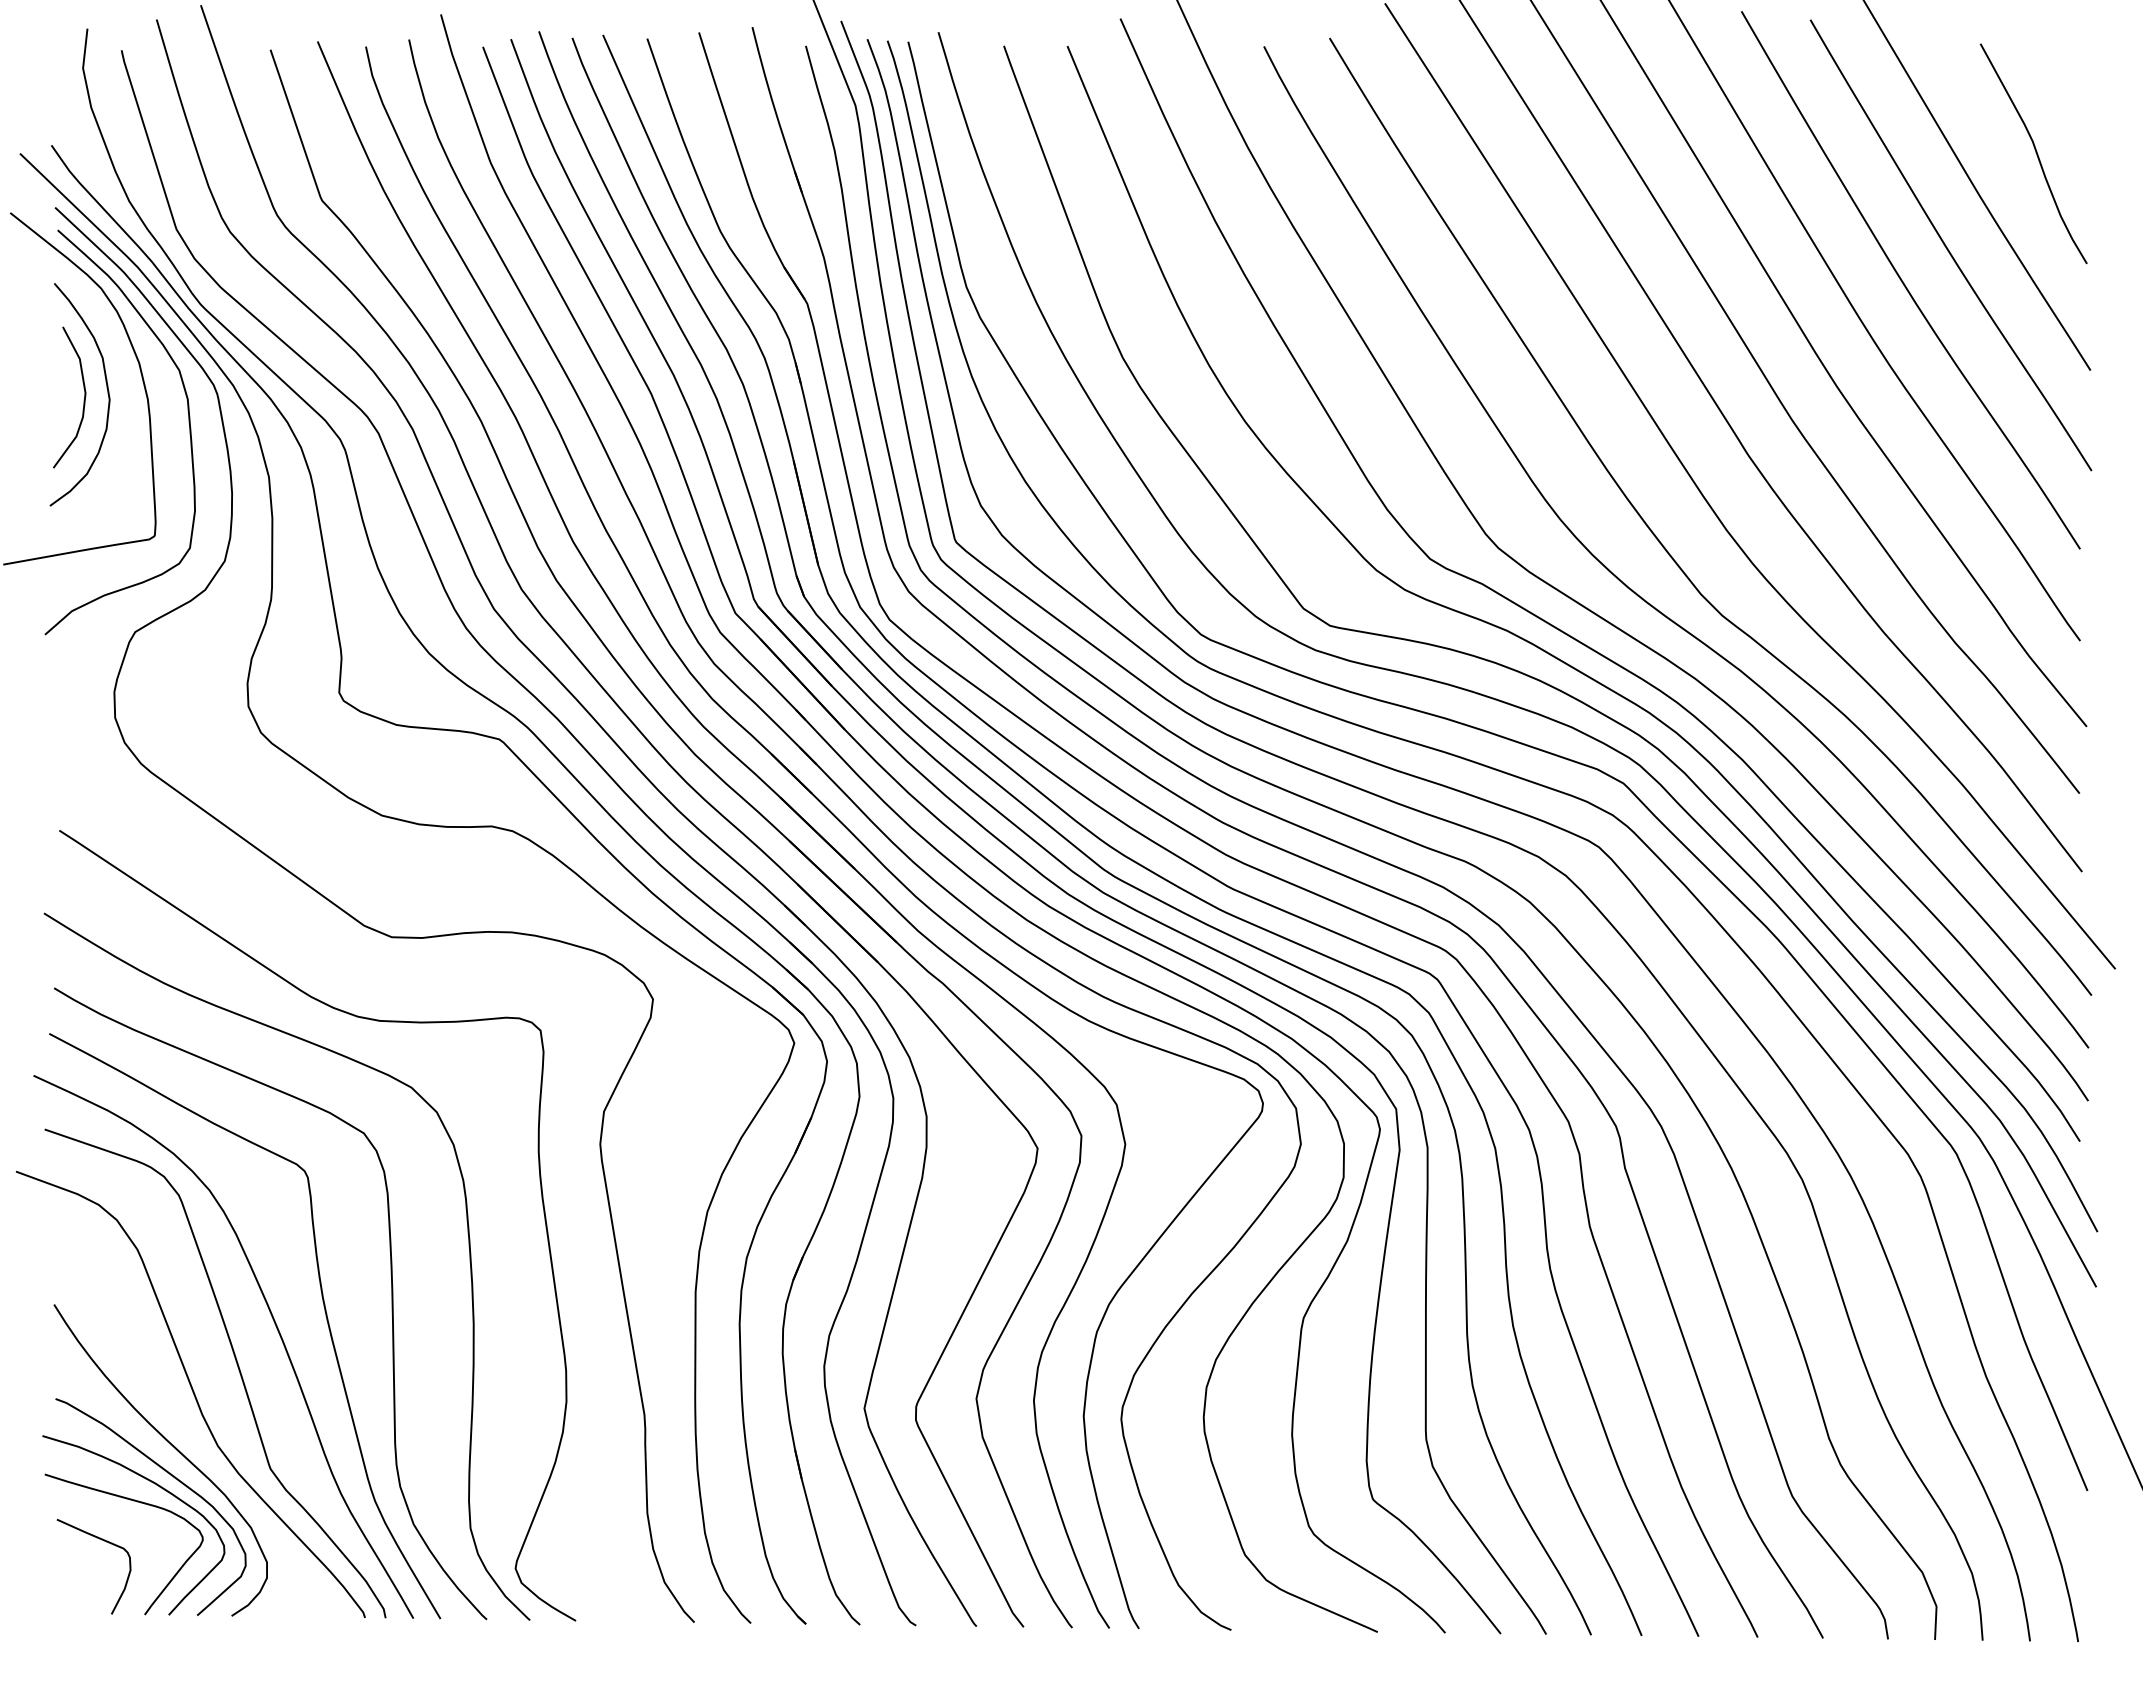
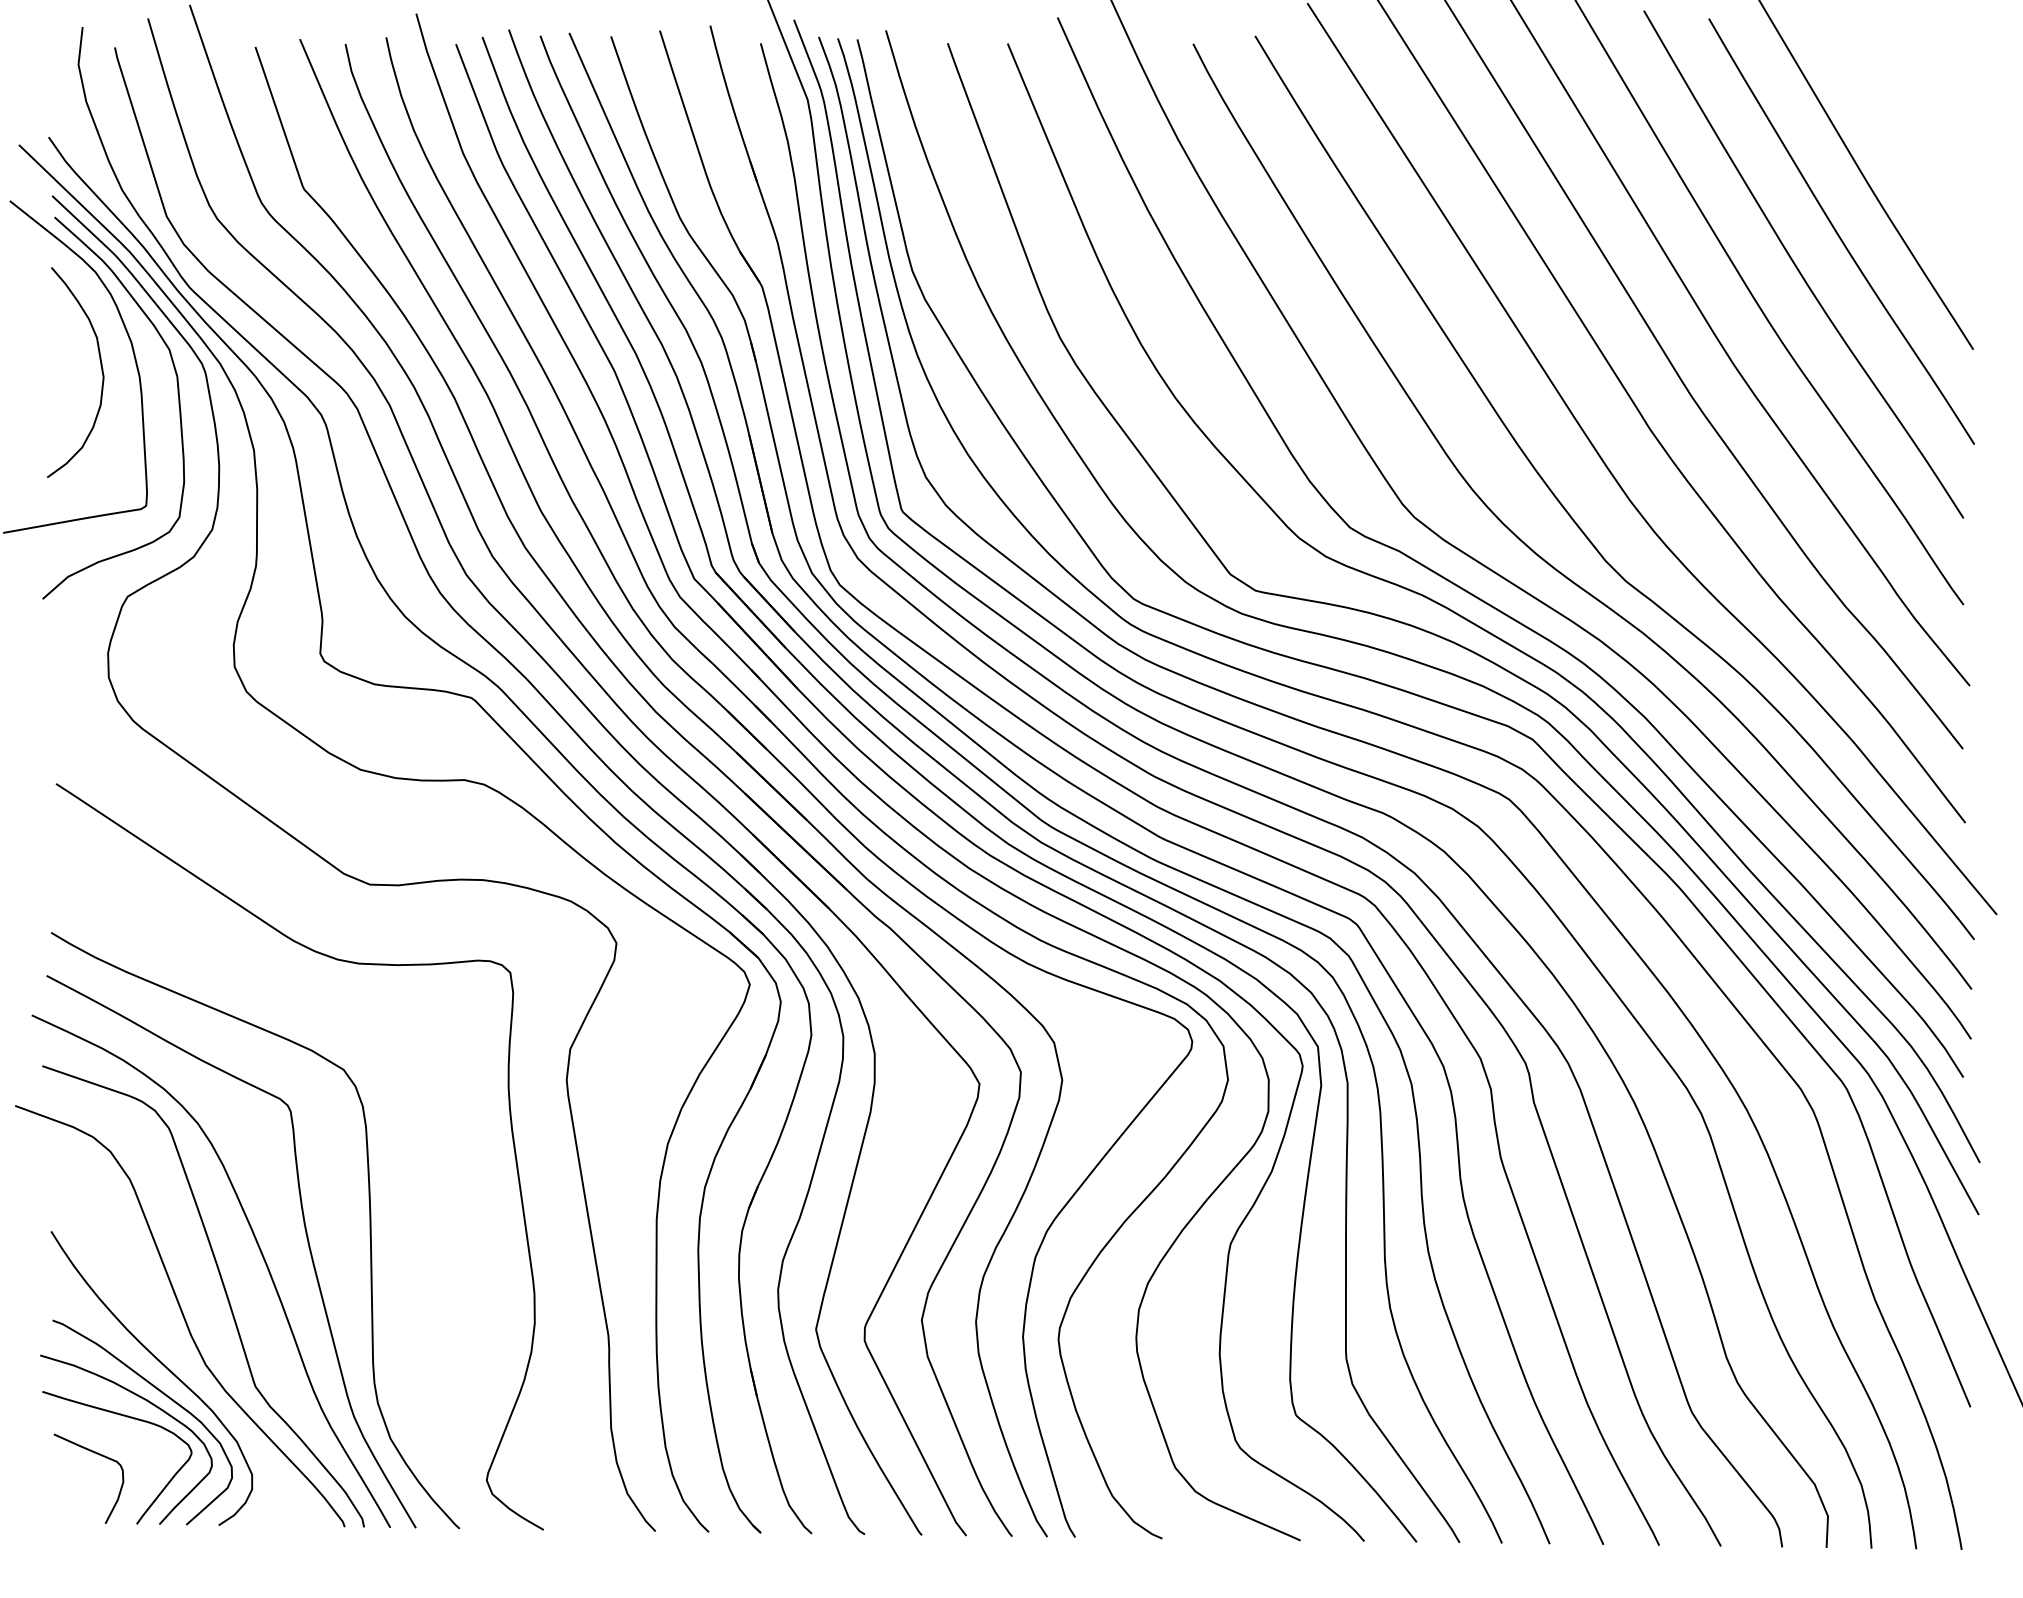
curve: (2035, 152) -> (1921, 143), removed
curve: (83, 400) -> (78, 378), removed
curve: (469, 1262) -> (443, 1191), removed

